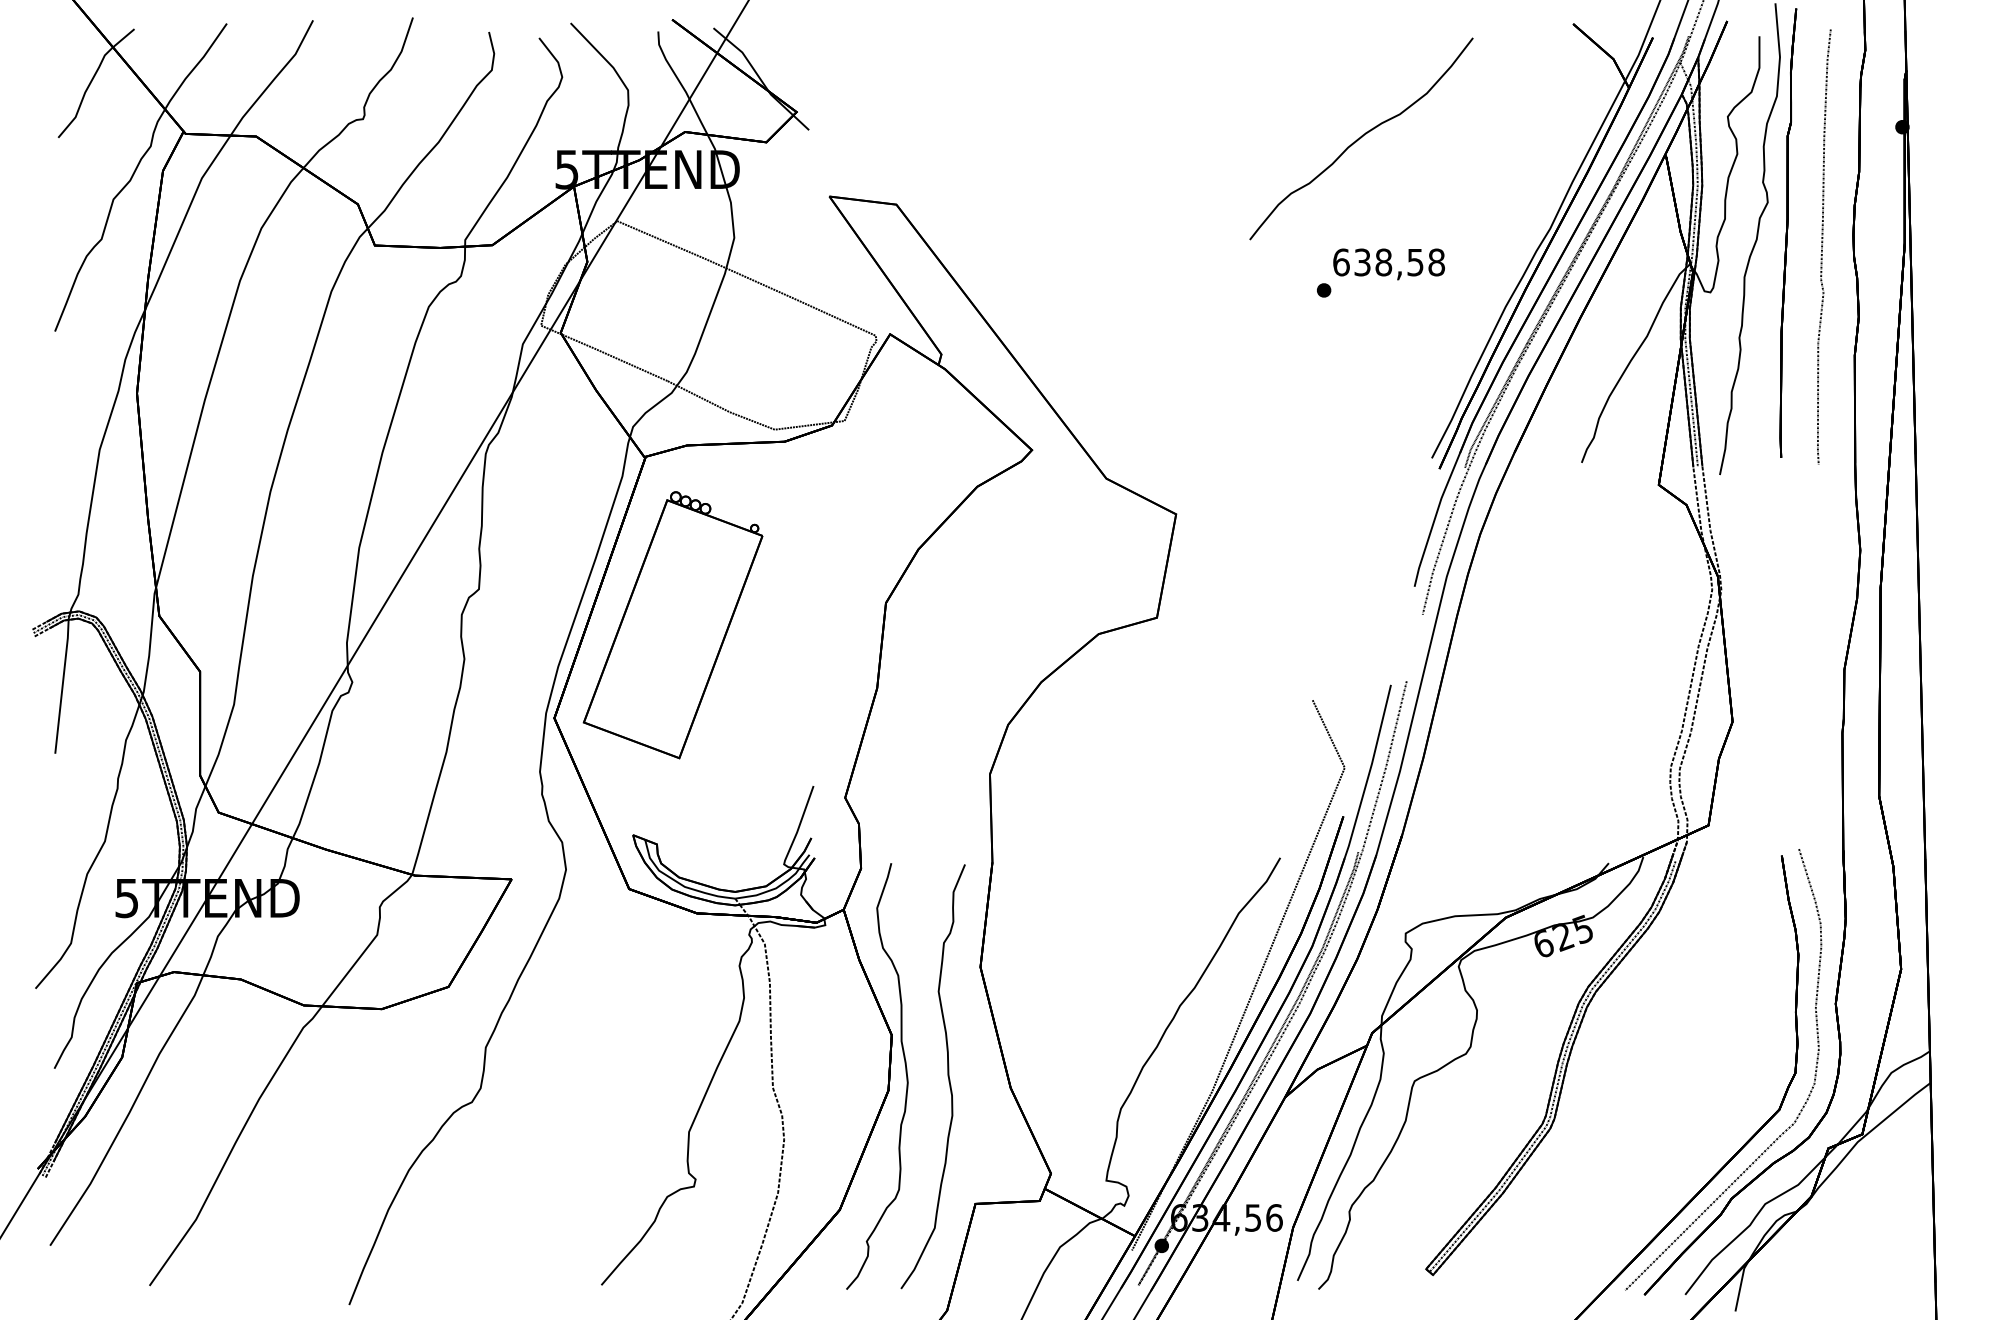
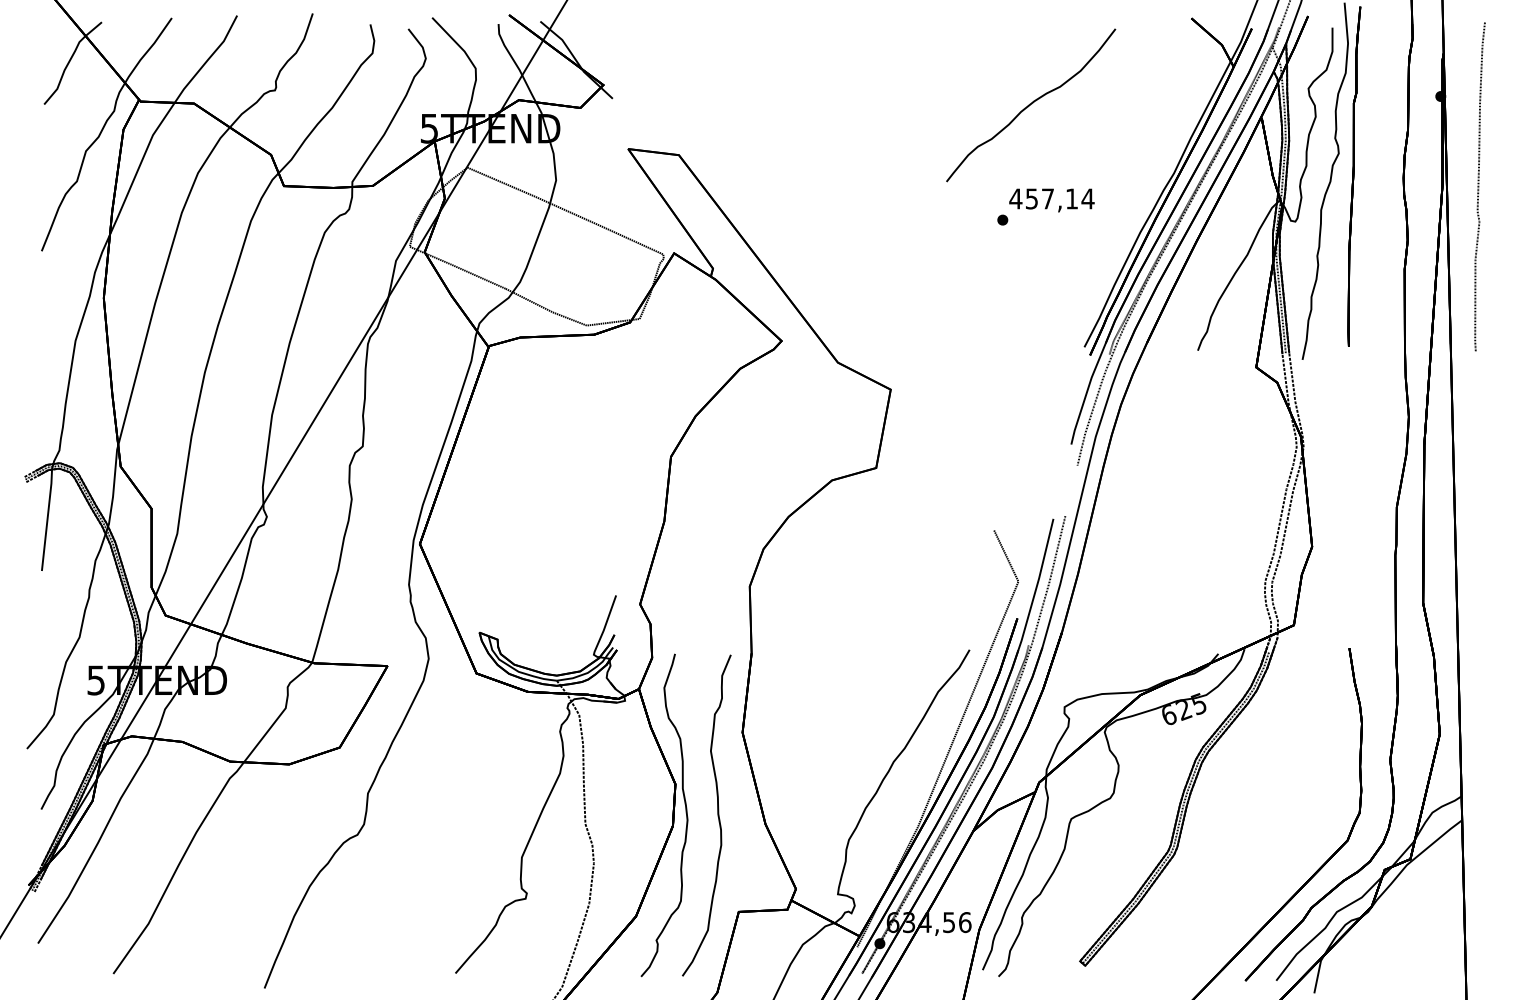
curve: (1822, 246) -> (1478, 186), moved
text: (1388, 262) -> (1051, 198), 638,58 -> 457,14
part: (672, 625) -> (509, 473), removed
curve: (1785, 1129) -> (1352, 855), removed

